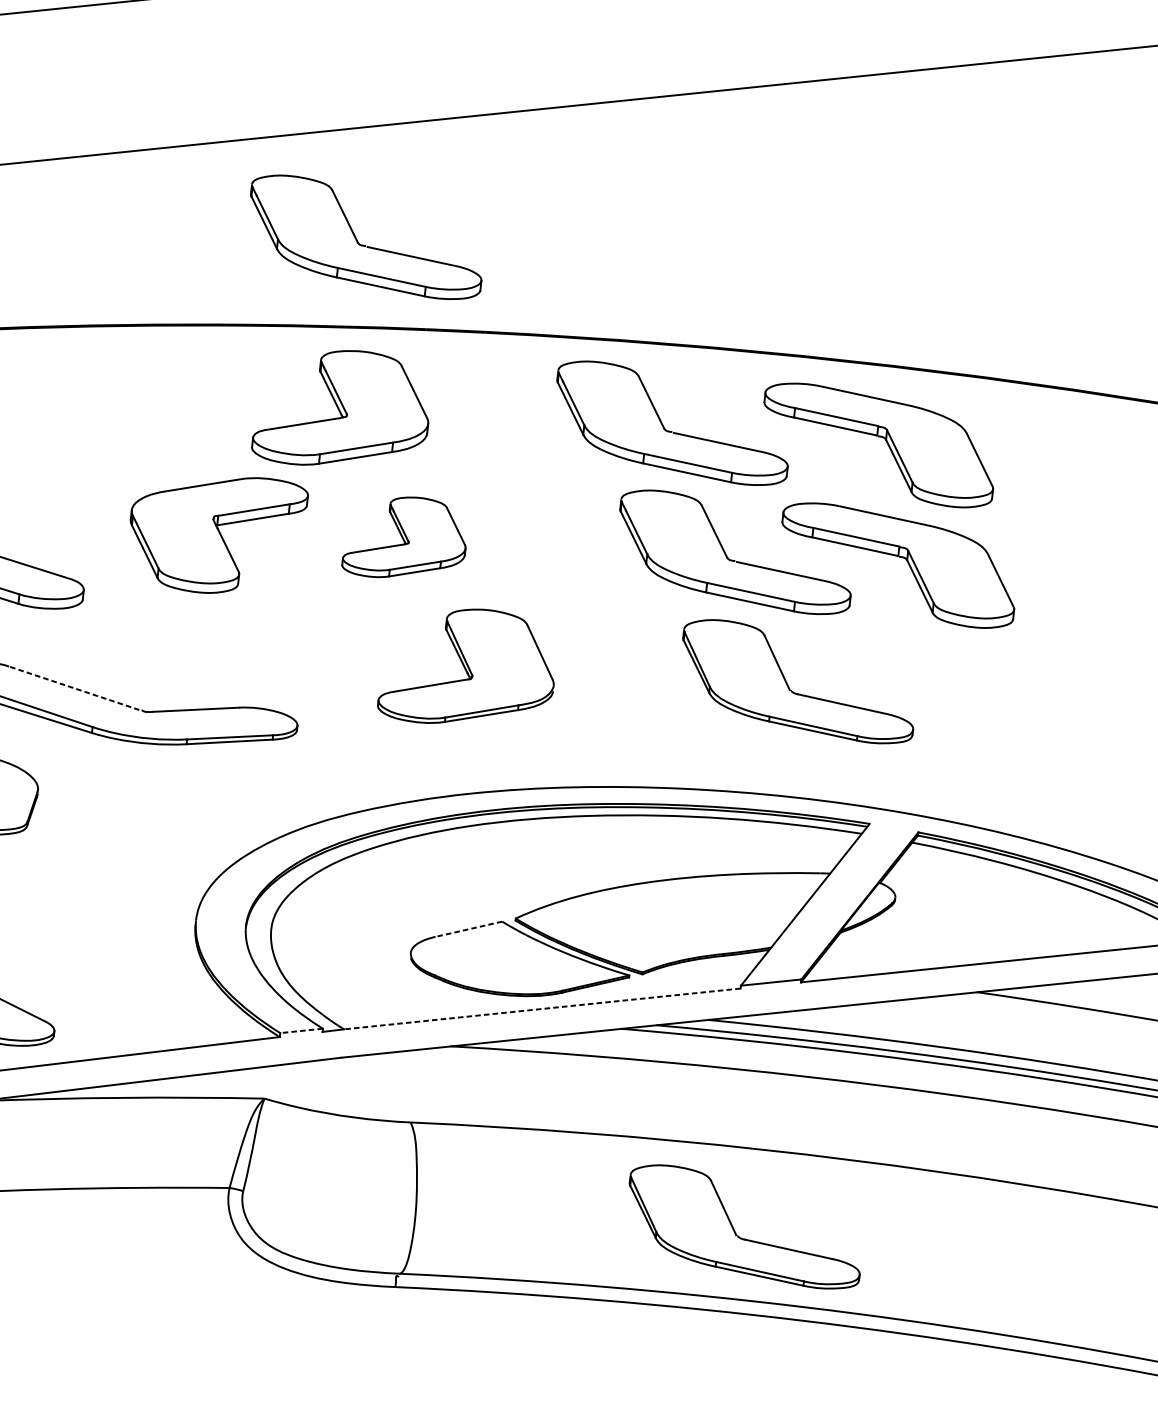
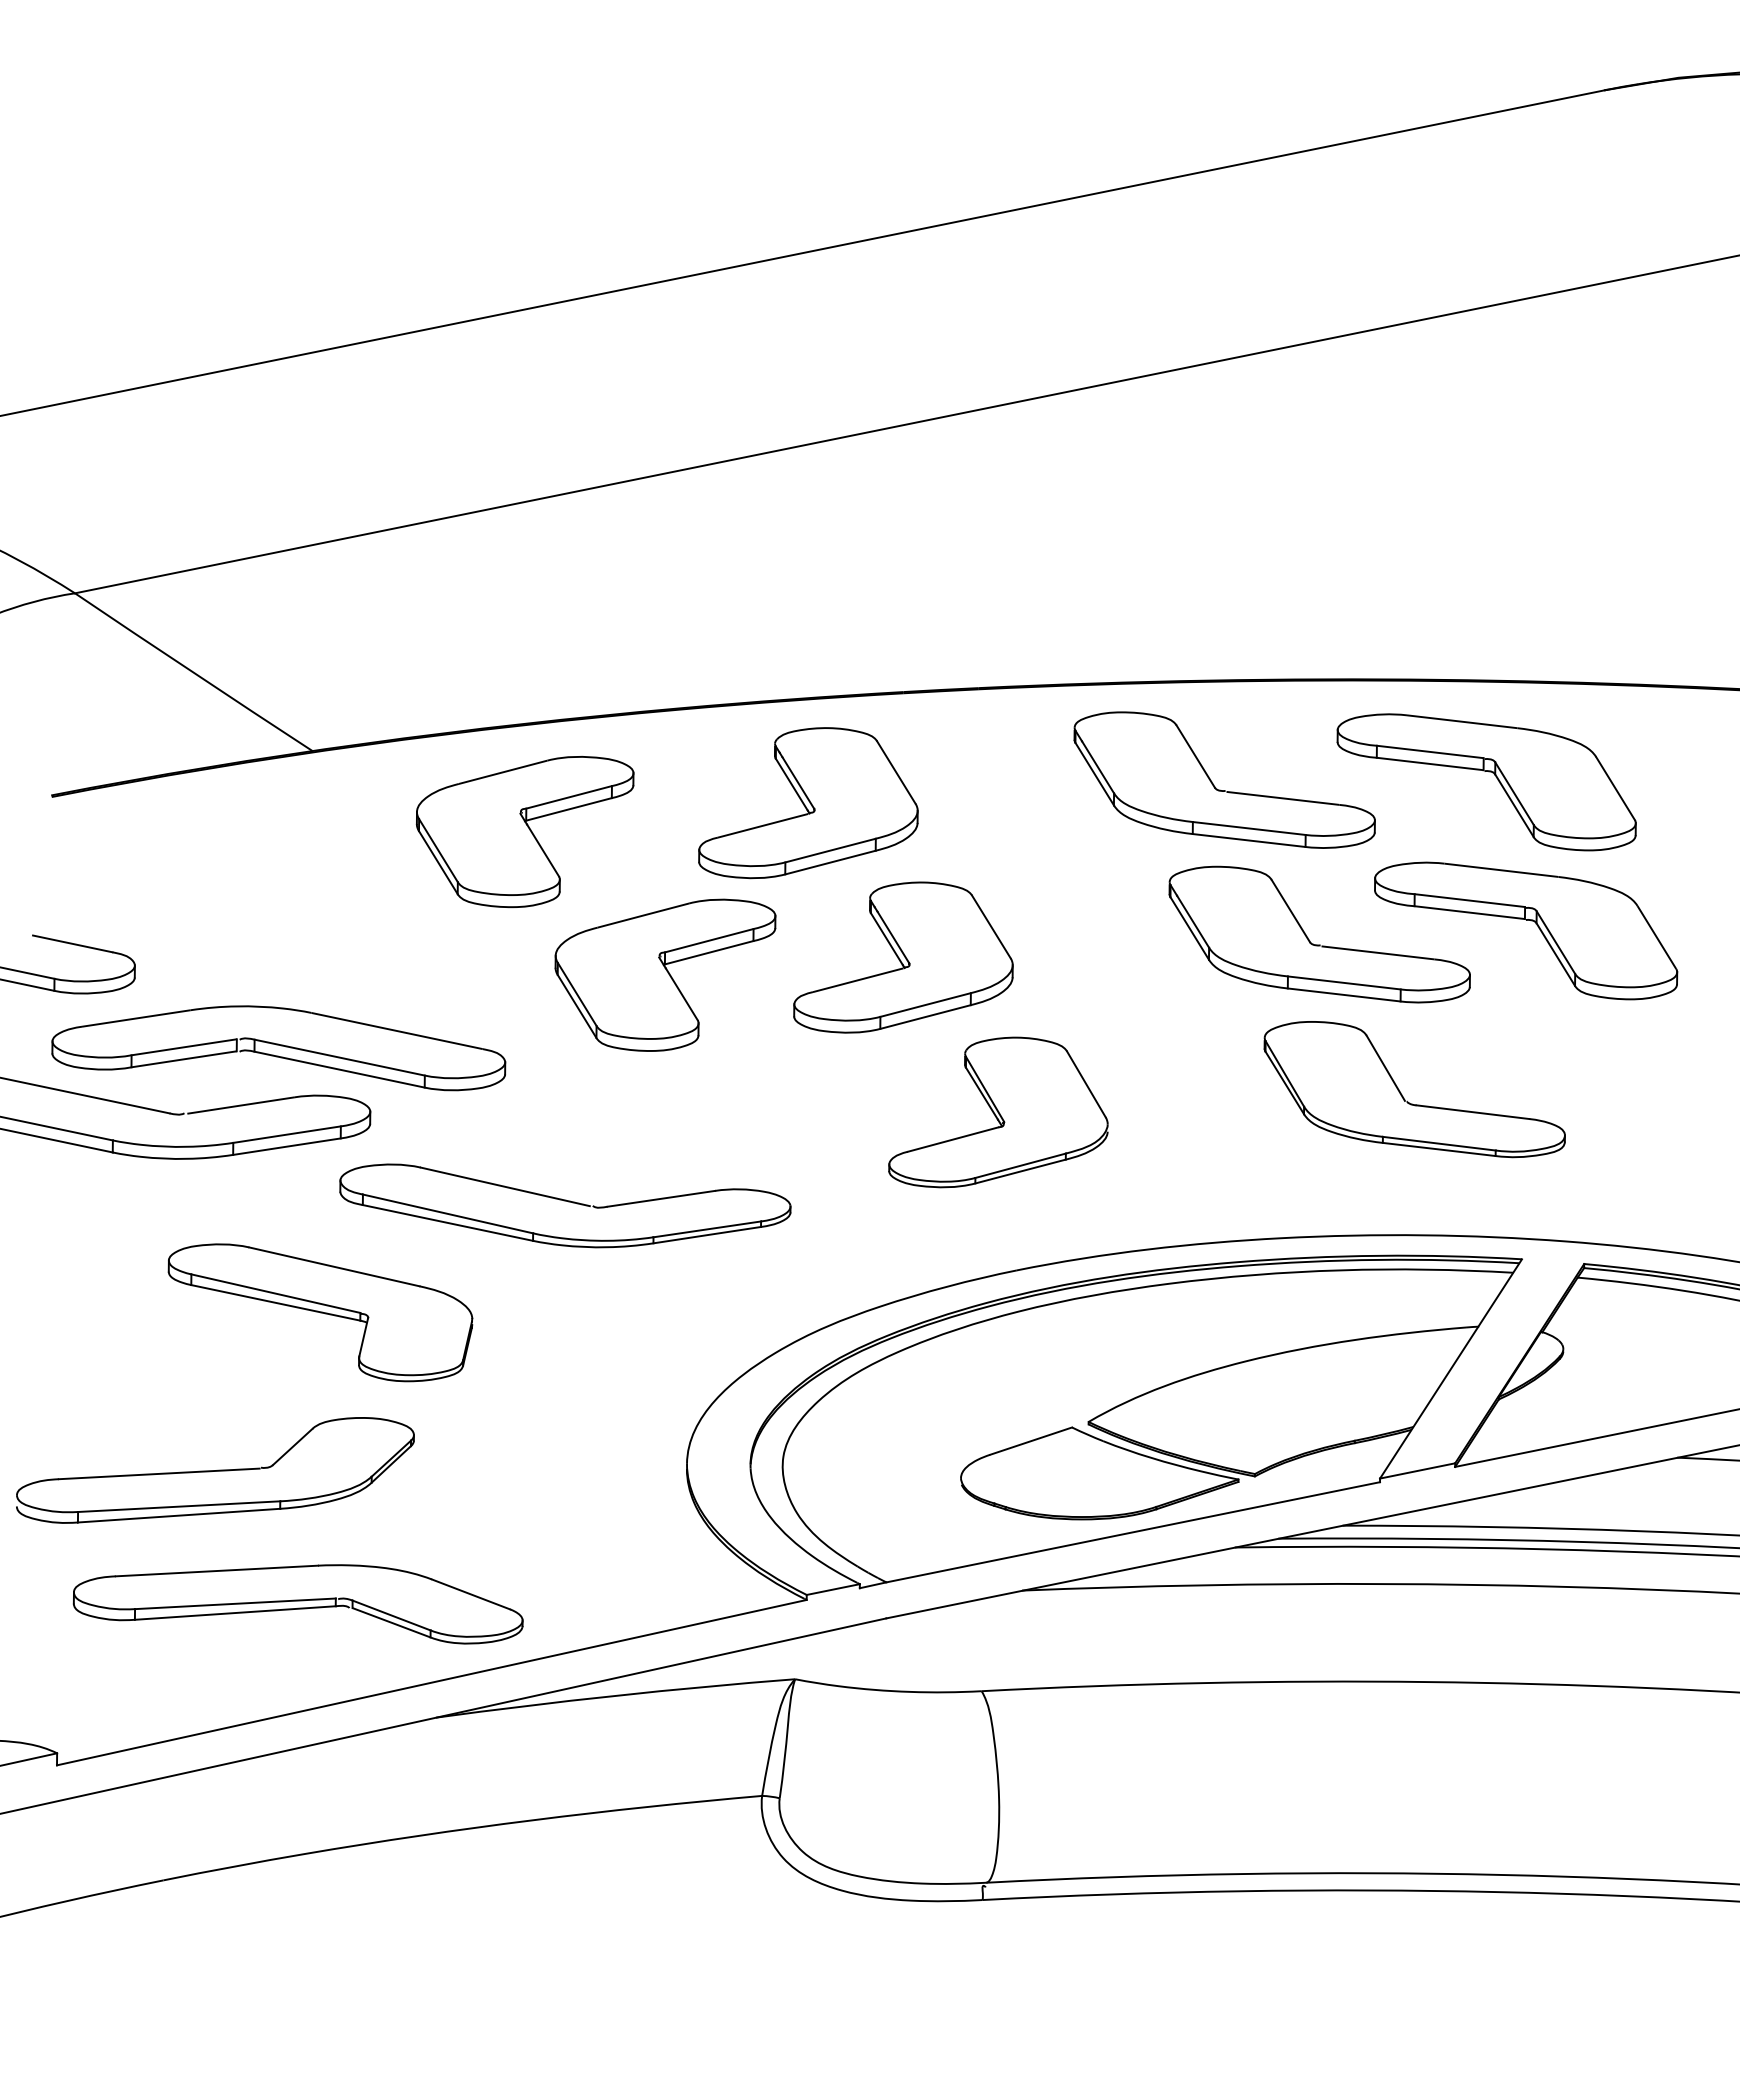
part: (362, 244) -> (812, 593), removed
part: (116, 410) -> (524, 832), added
part: (405, 538) -> (903, 957), size x1.43
line: (74, 688) -> (505, 1186), dashed -> solid
line: (468, 929) -> (1030, 1441), dashed -> solid
line: (542, 1009) -> (1133, 1532), dashed -> solid
line: (300, 1030) -> (832, 1589), dashed -> solid
part: (734, 1230) -> (1402, 1786), removed

